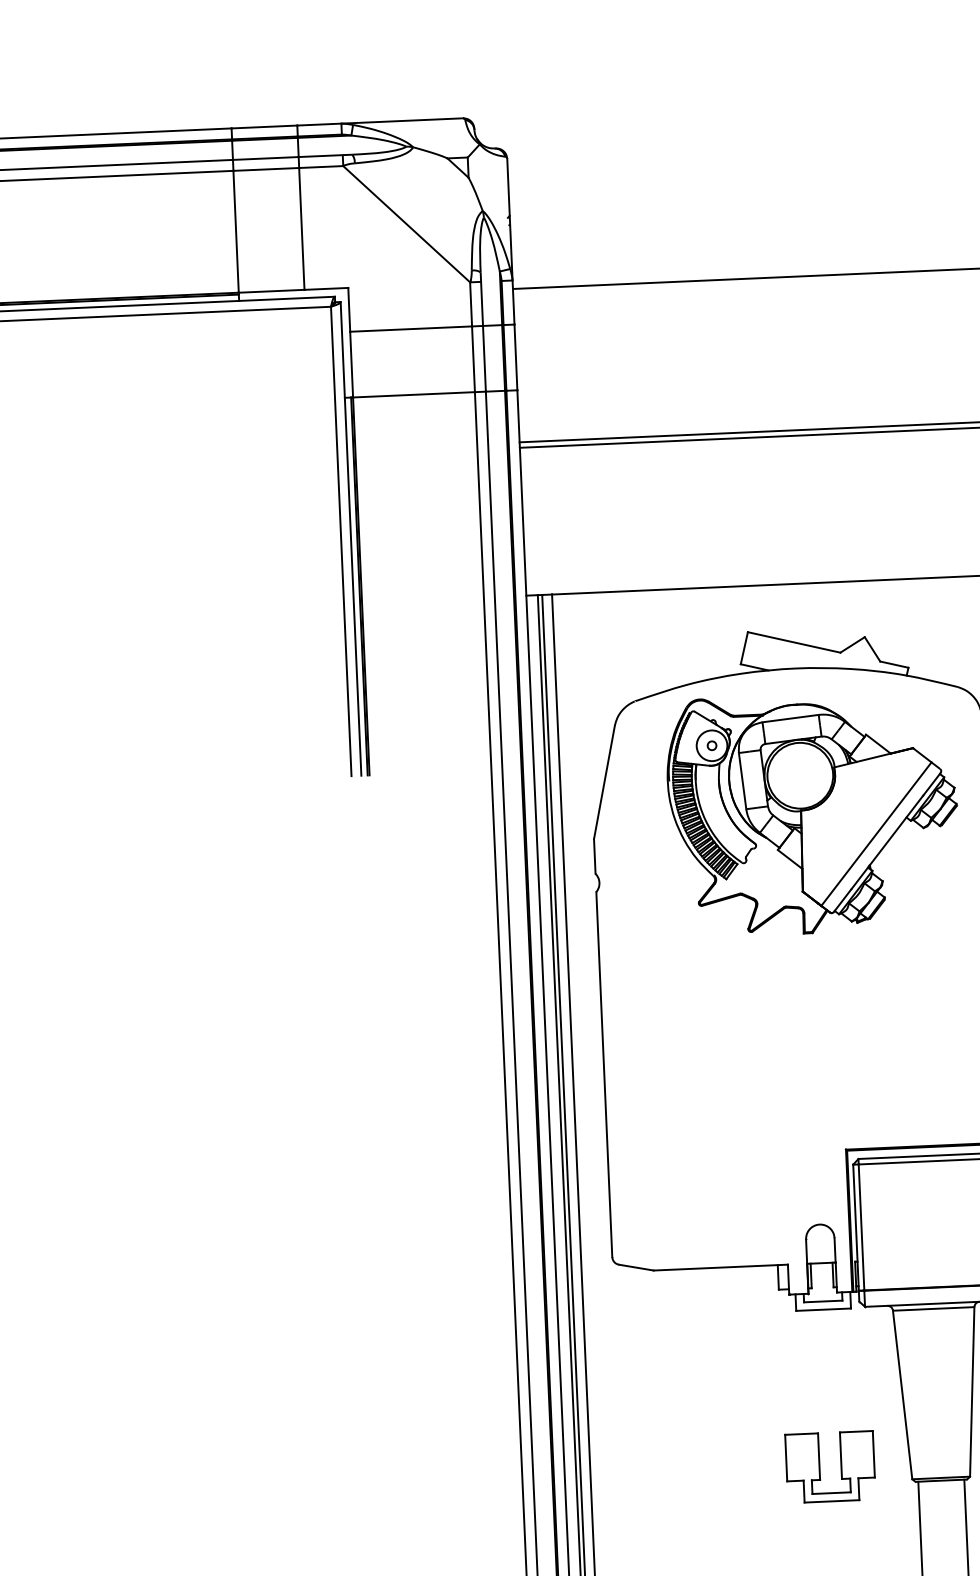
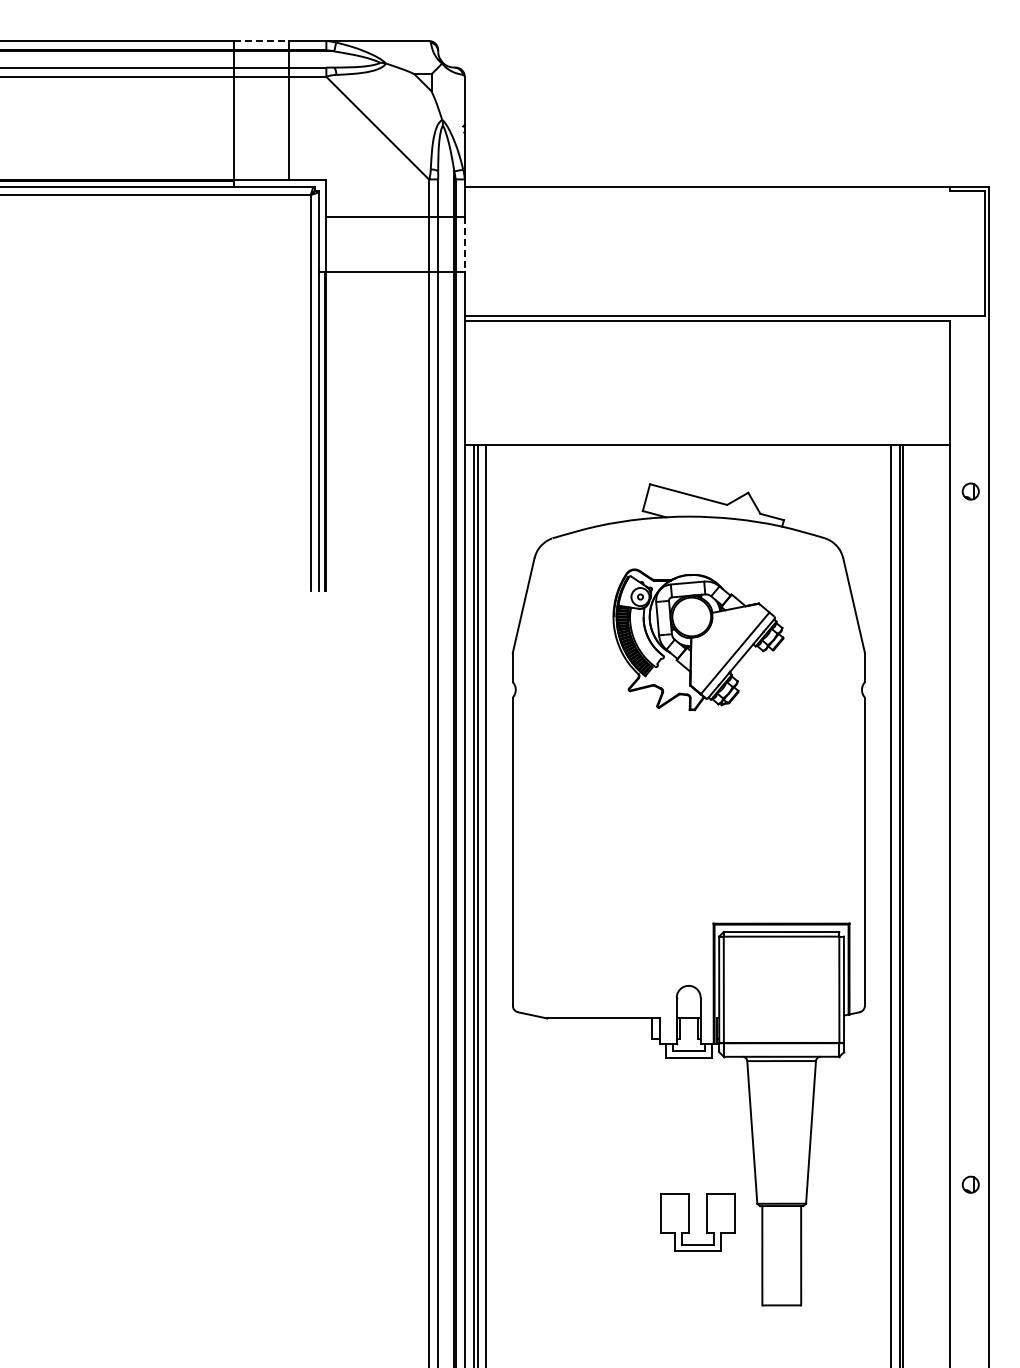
line: (264, 127) -> (261, 41), solid -> dashed
line: (515, 357) -> (464, 244), solid -> dashed
part: (813, 813) -> (698, 639), size x0.7
part: (820, 1467) -> (689, 1222), moved

